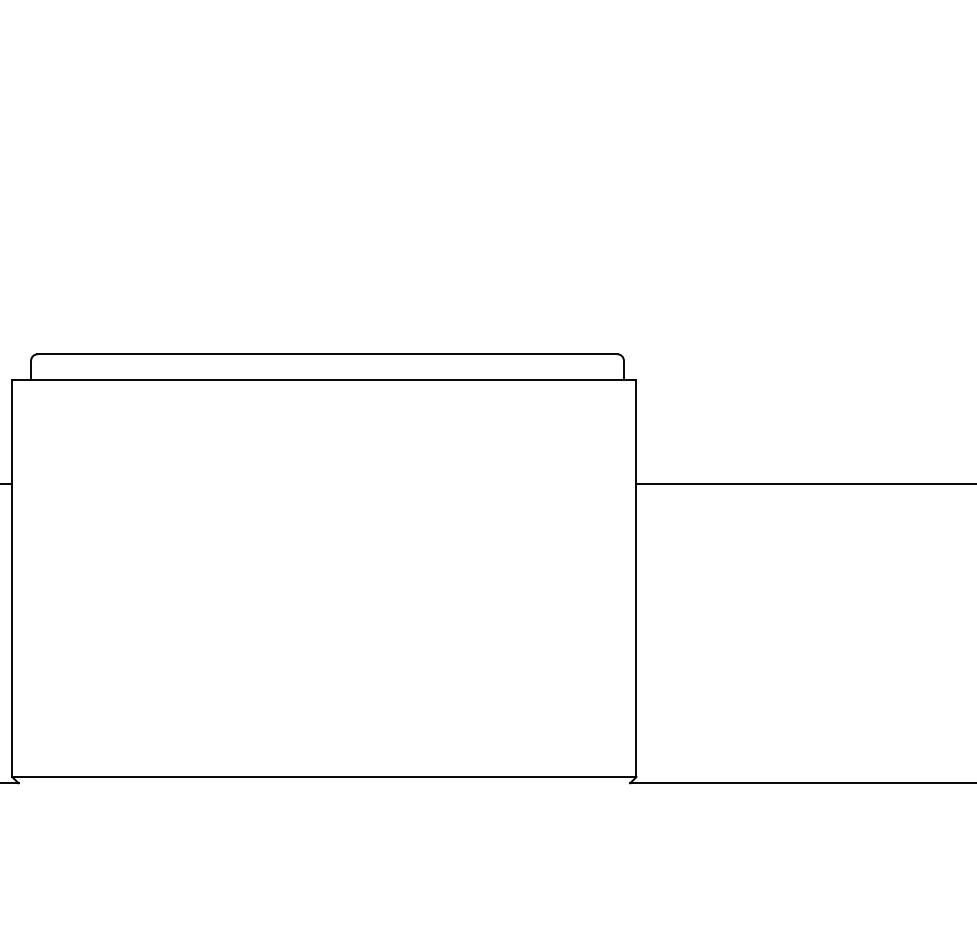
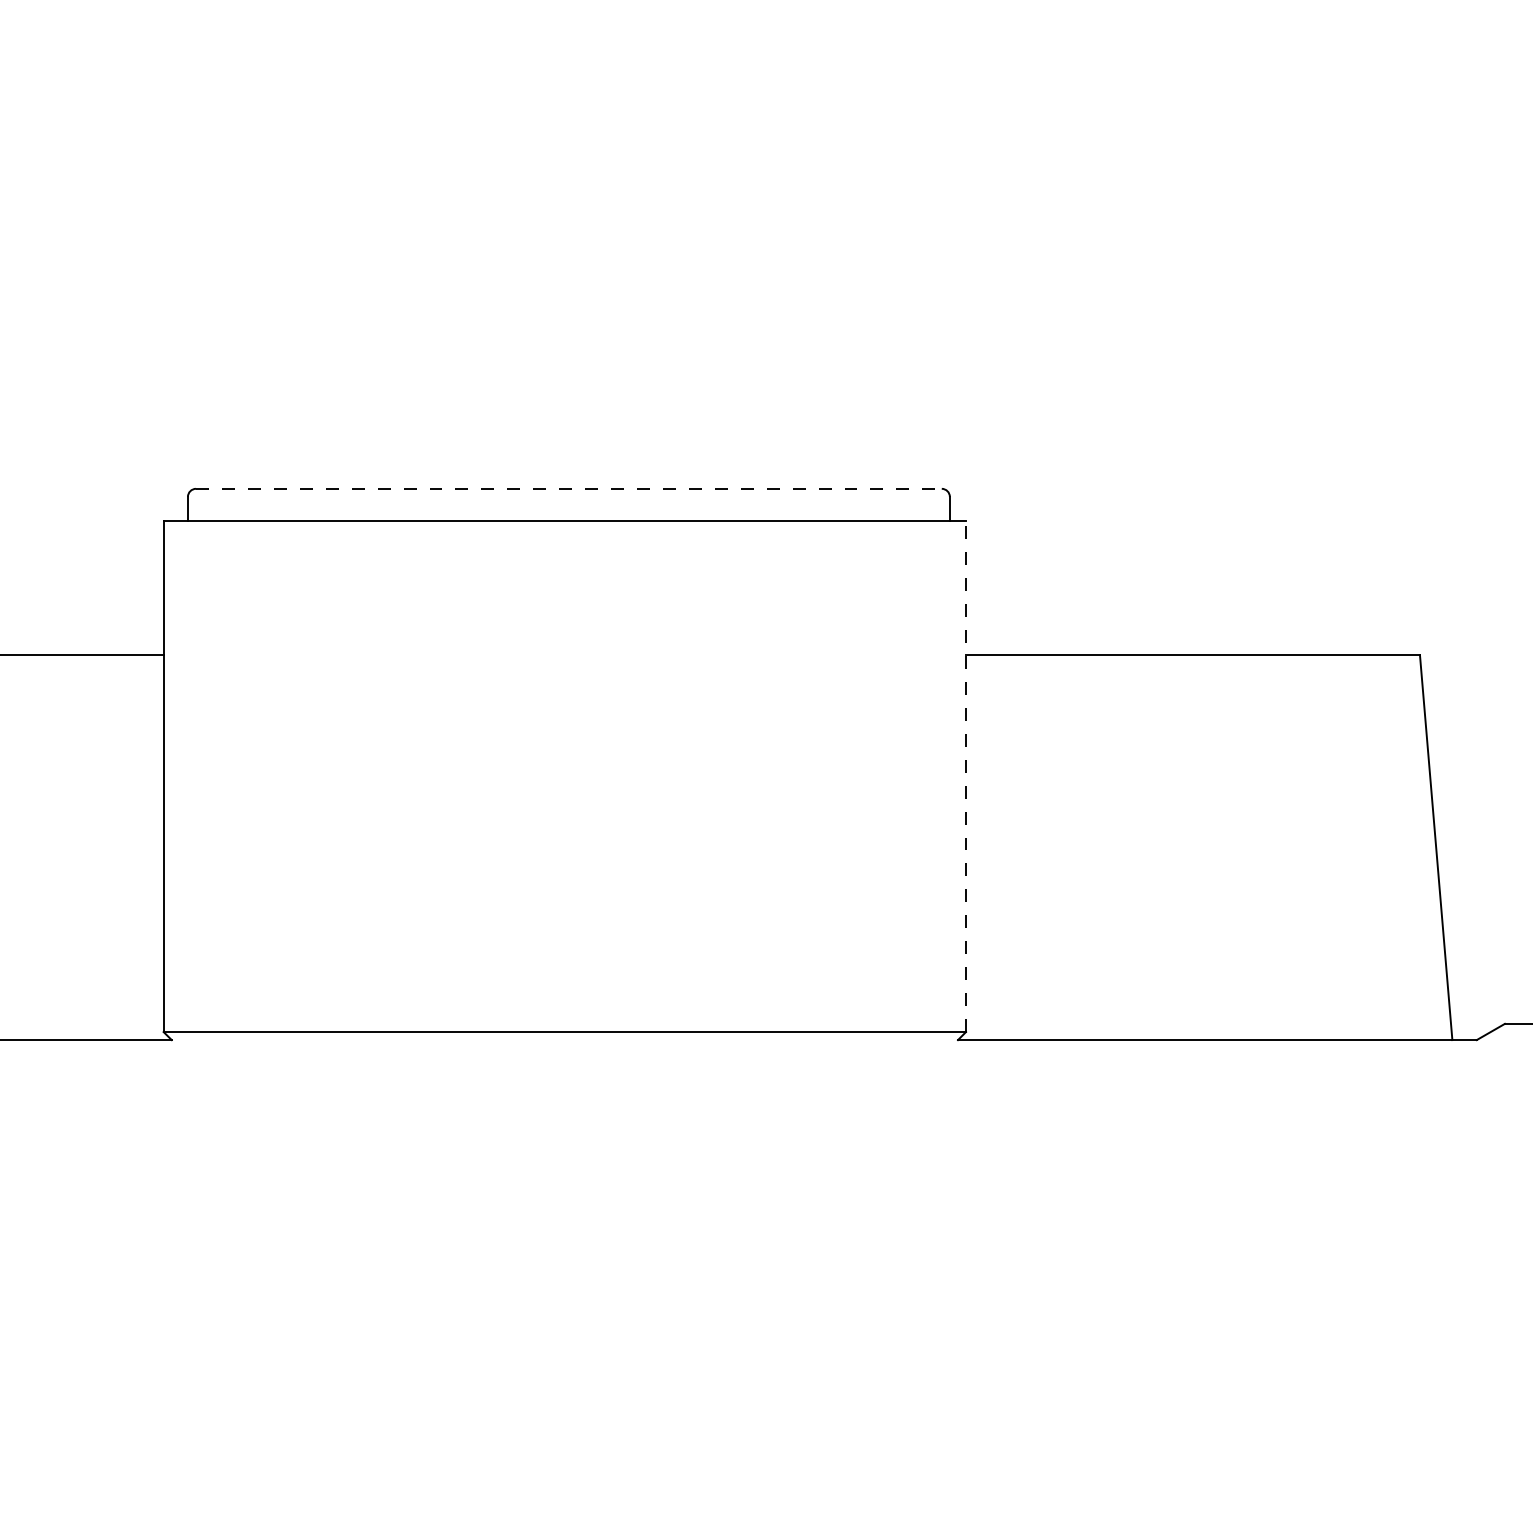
line: (327, 354) -> (568, 488), solid -> dashed
line: (636, 578) -> (966, 776), solid -> dashed

